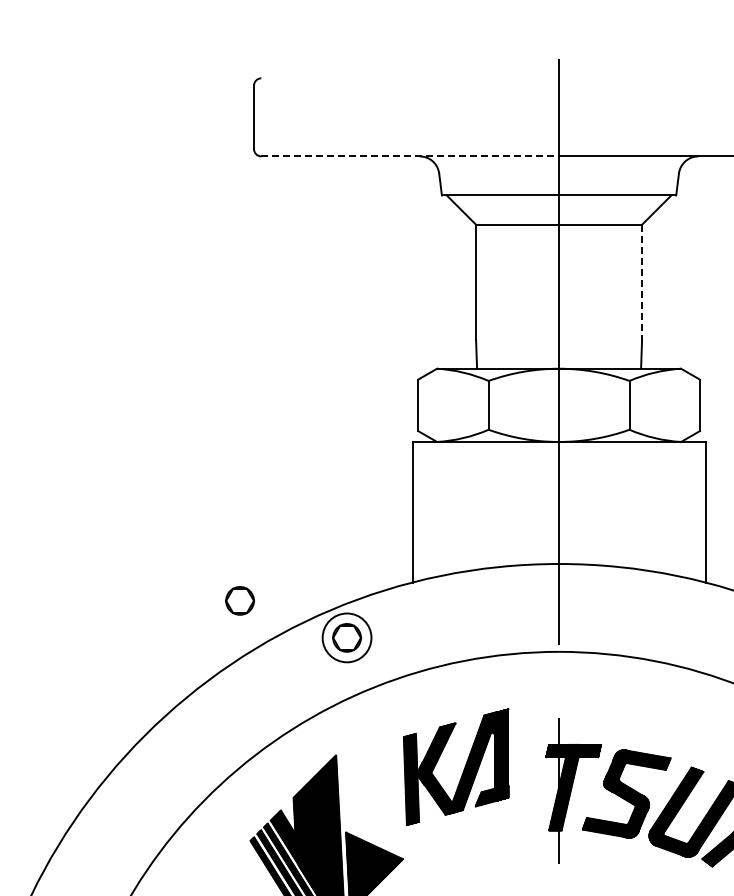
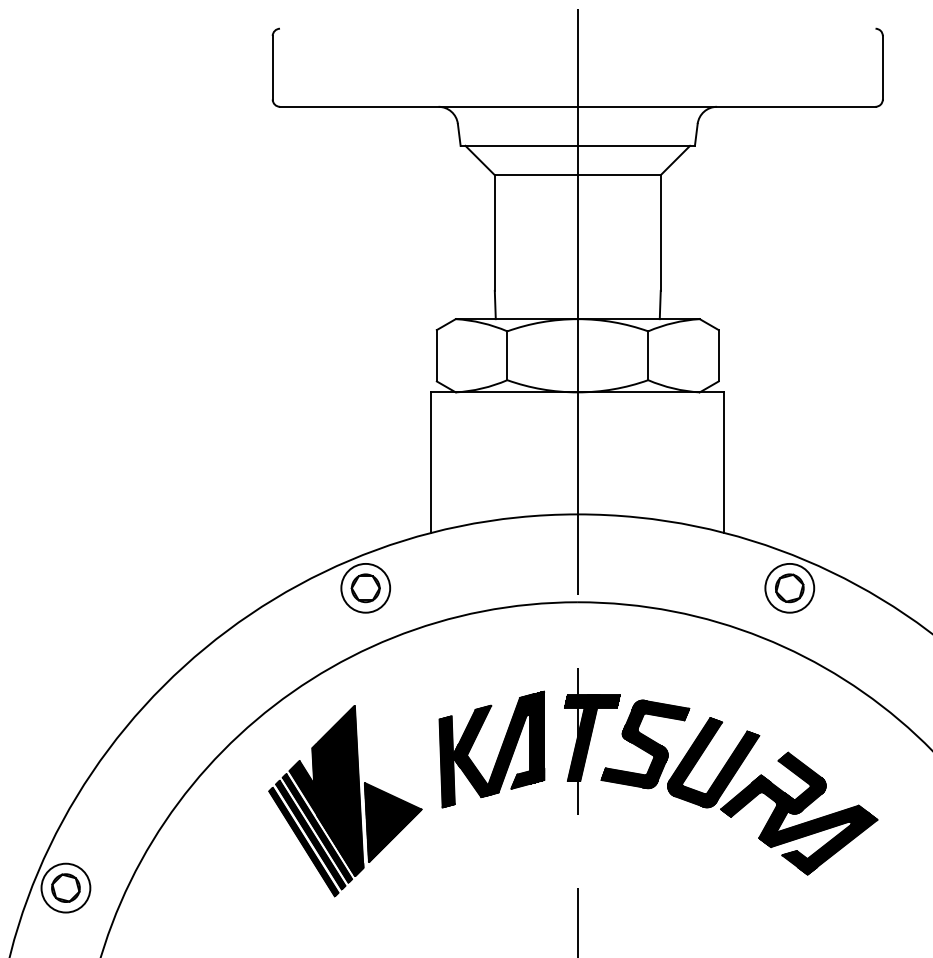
line: (409, 156) -> (428, 106), dashed -> solid
line: (641, 283) -> (660, 233), dashed -> solid
part: (239, 601) -> (258, 551), removed
part: (462, 771) -> (498, 753), moved

